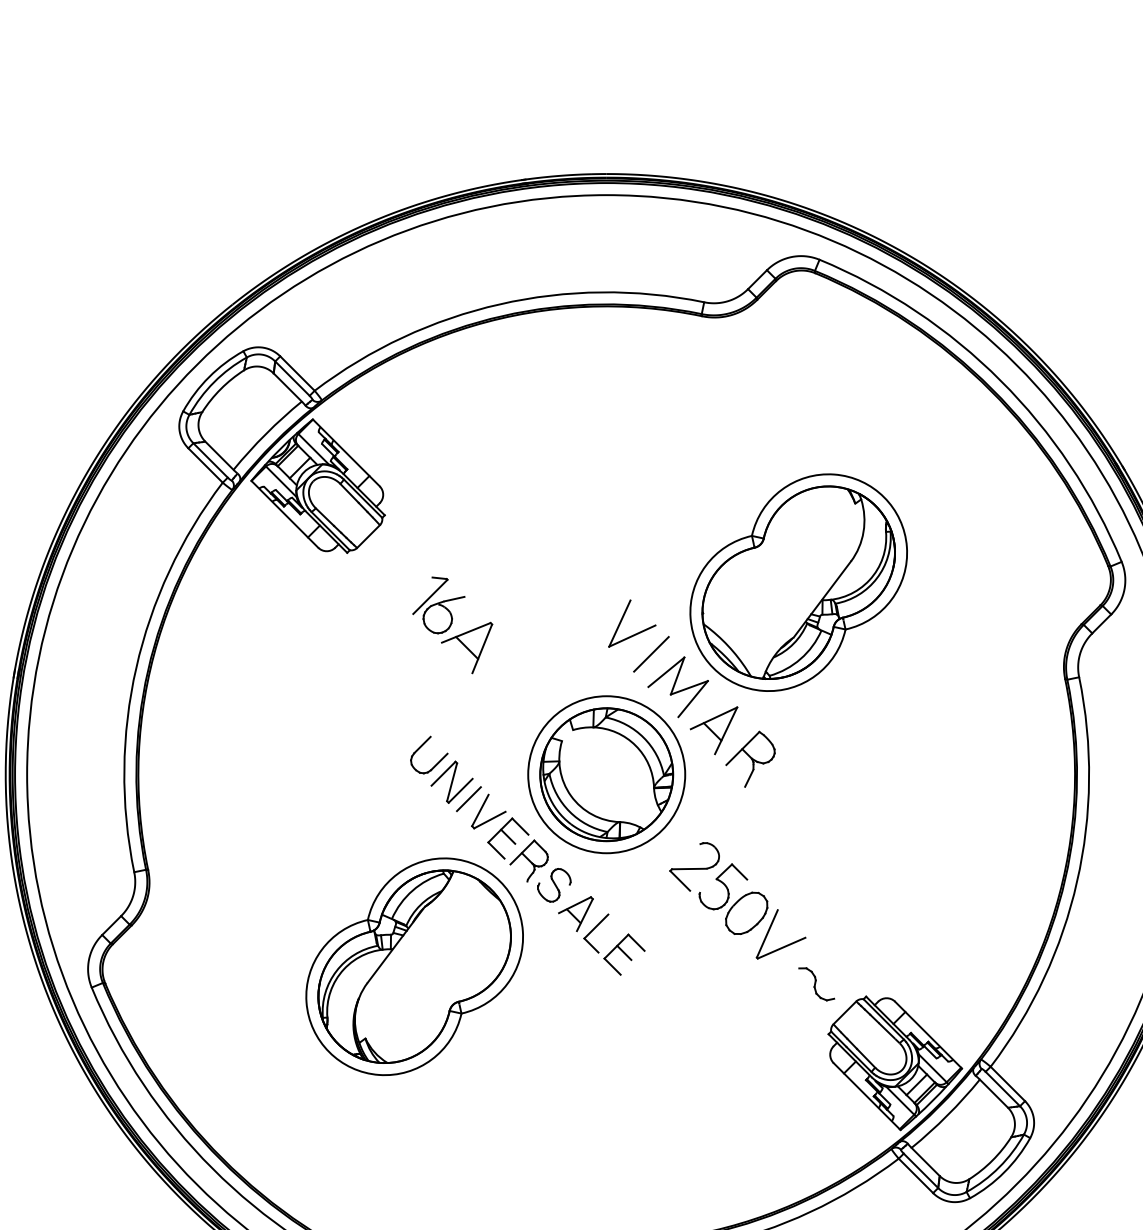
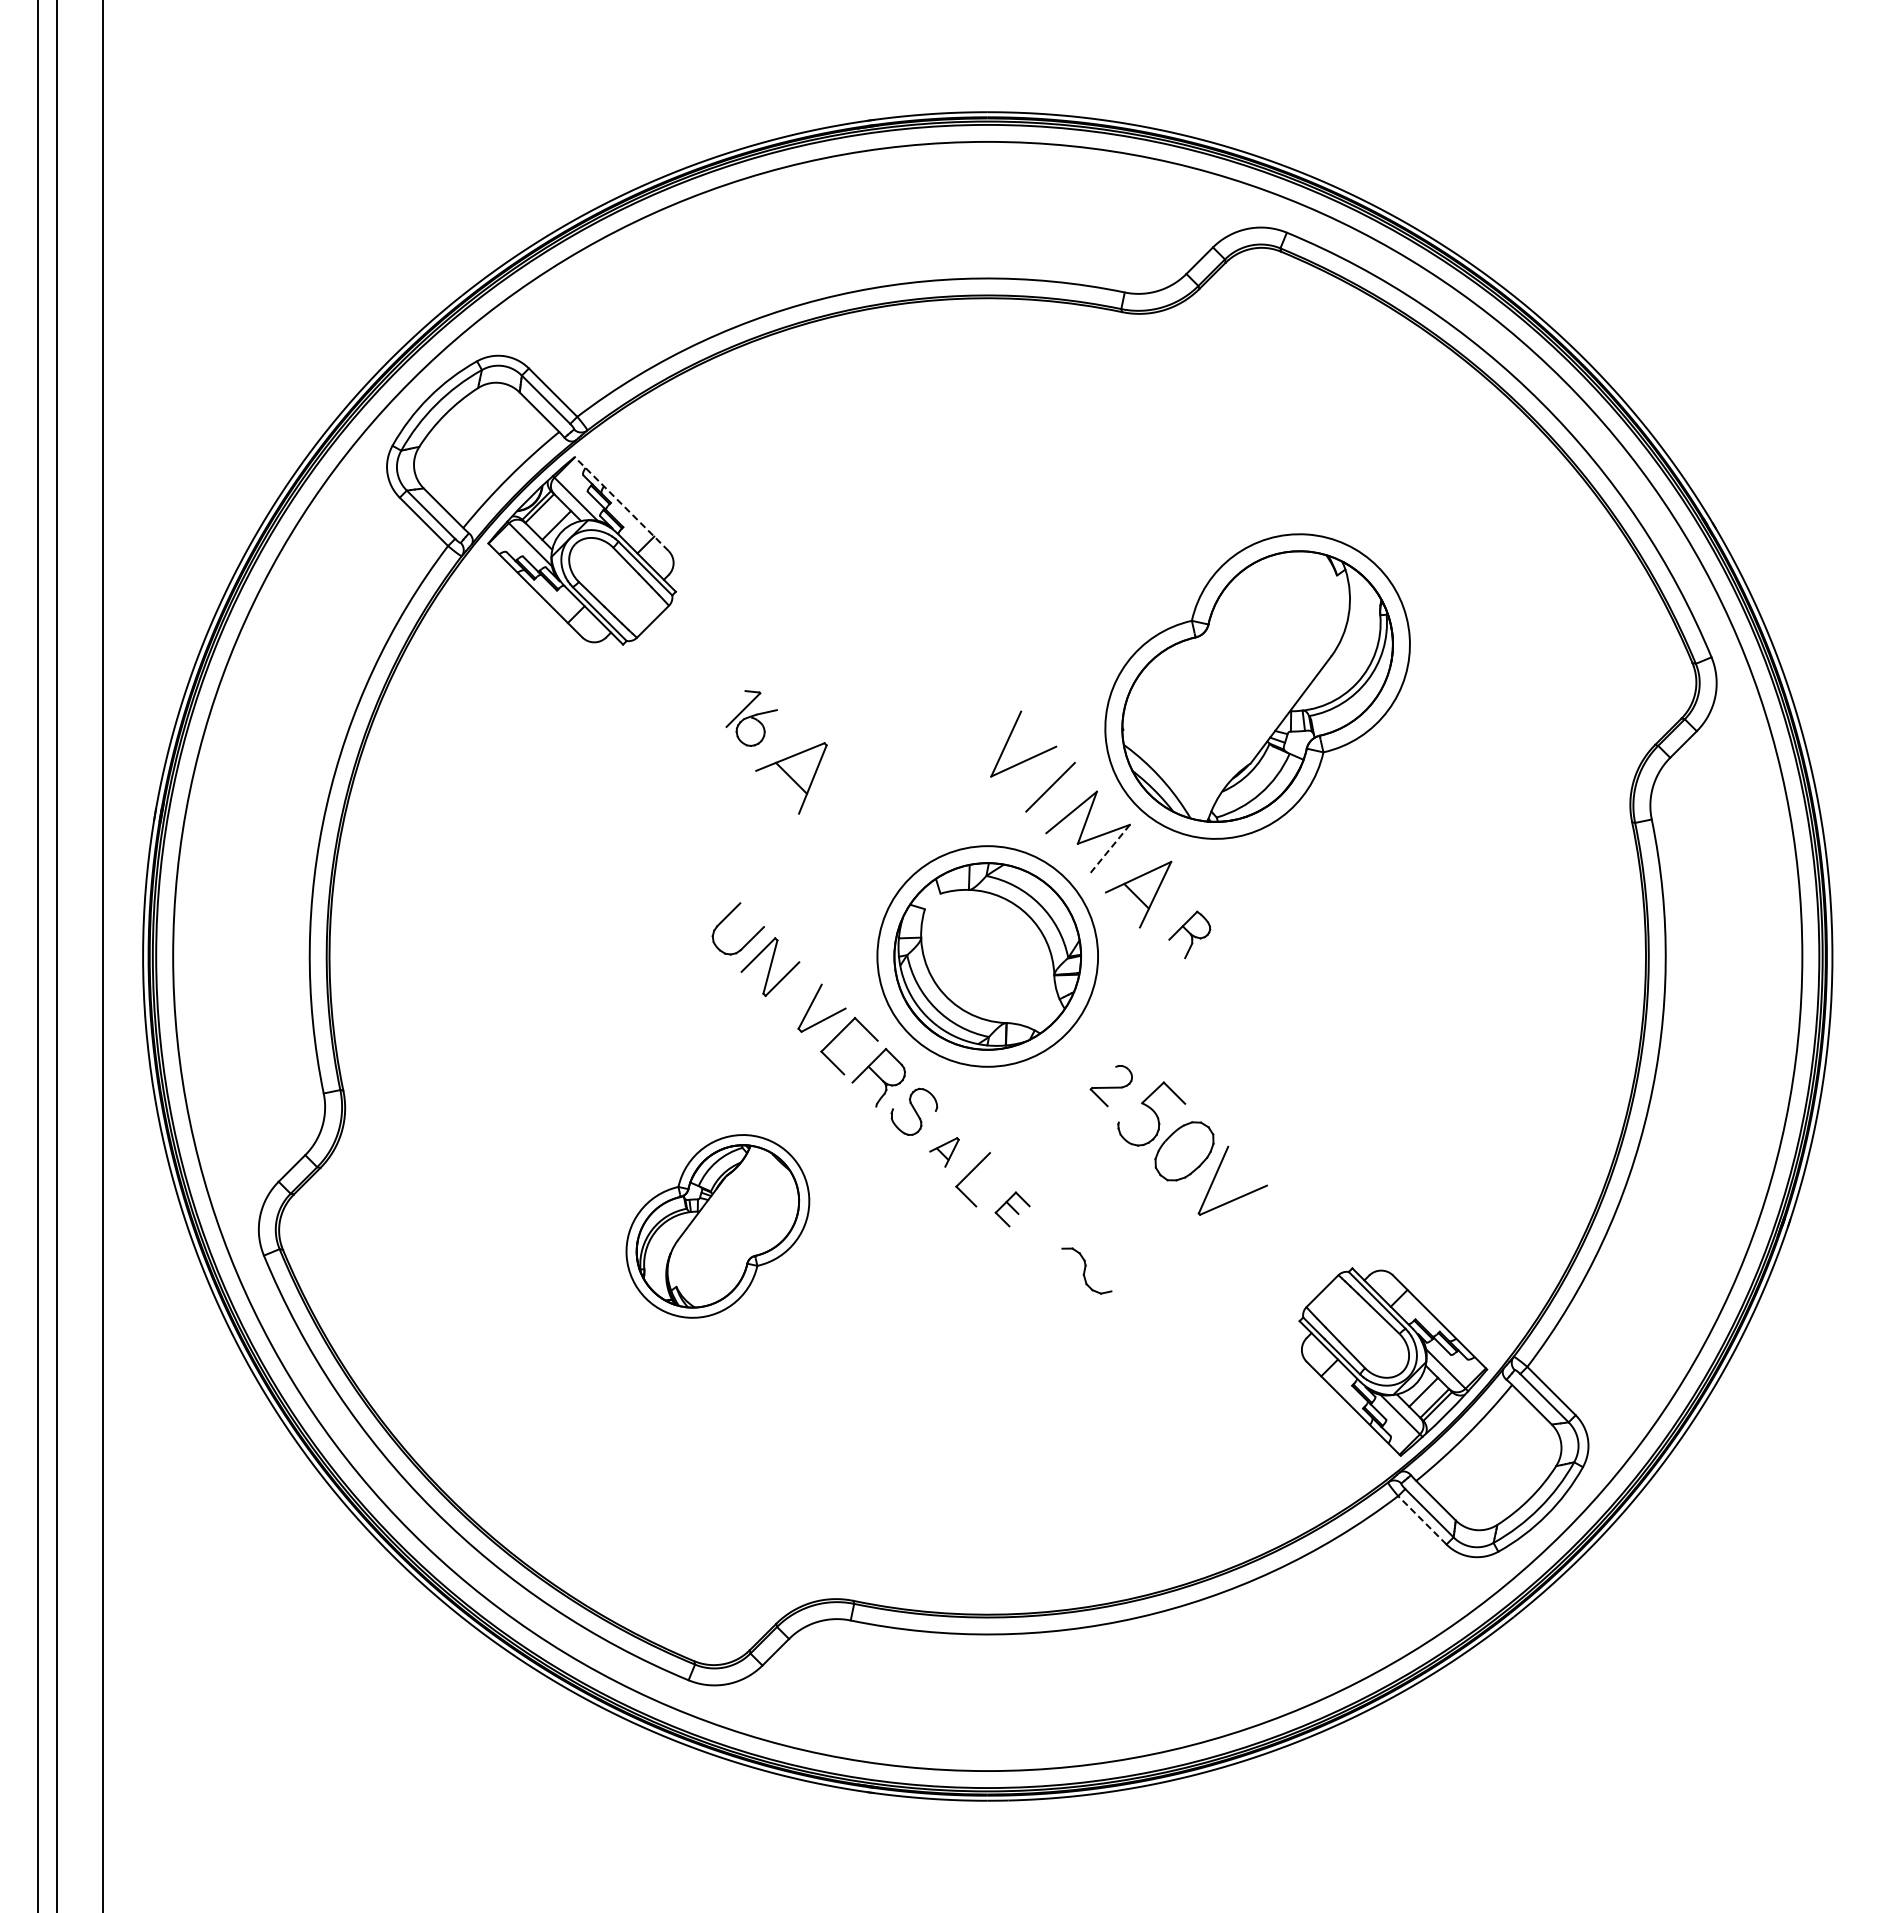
line: (346, 452) -> (621, 503), solid -> dashed
part: (438, 605) -> (751, 718), size x0.7
line: (693, 699) -> (1109, 850), solid -> dashed
part: (750, 759) -> (1189, 934), size x0.6
line: (468, 798) -> (793, 990), removed
line: (508, 836) -> (849, 1043), removed
part: (694, 866) -> (1111, 1085), size x0.6
part: (575, 914) -> (944, 1152), size x0.6
part: (624, 954) -> (1012, 1209), size x0.6
part: (414, 966) -> (717, 1226), size x0.6
part: (816, 983) -> (1086, 1270), moved
line: (916, 1175) -> (1422, 1519), solid -> dashed

